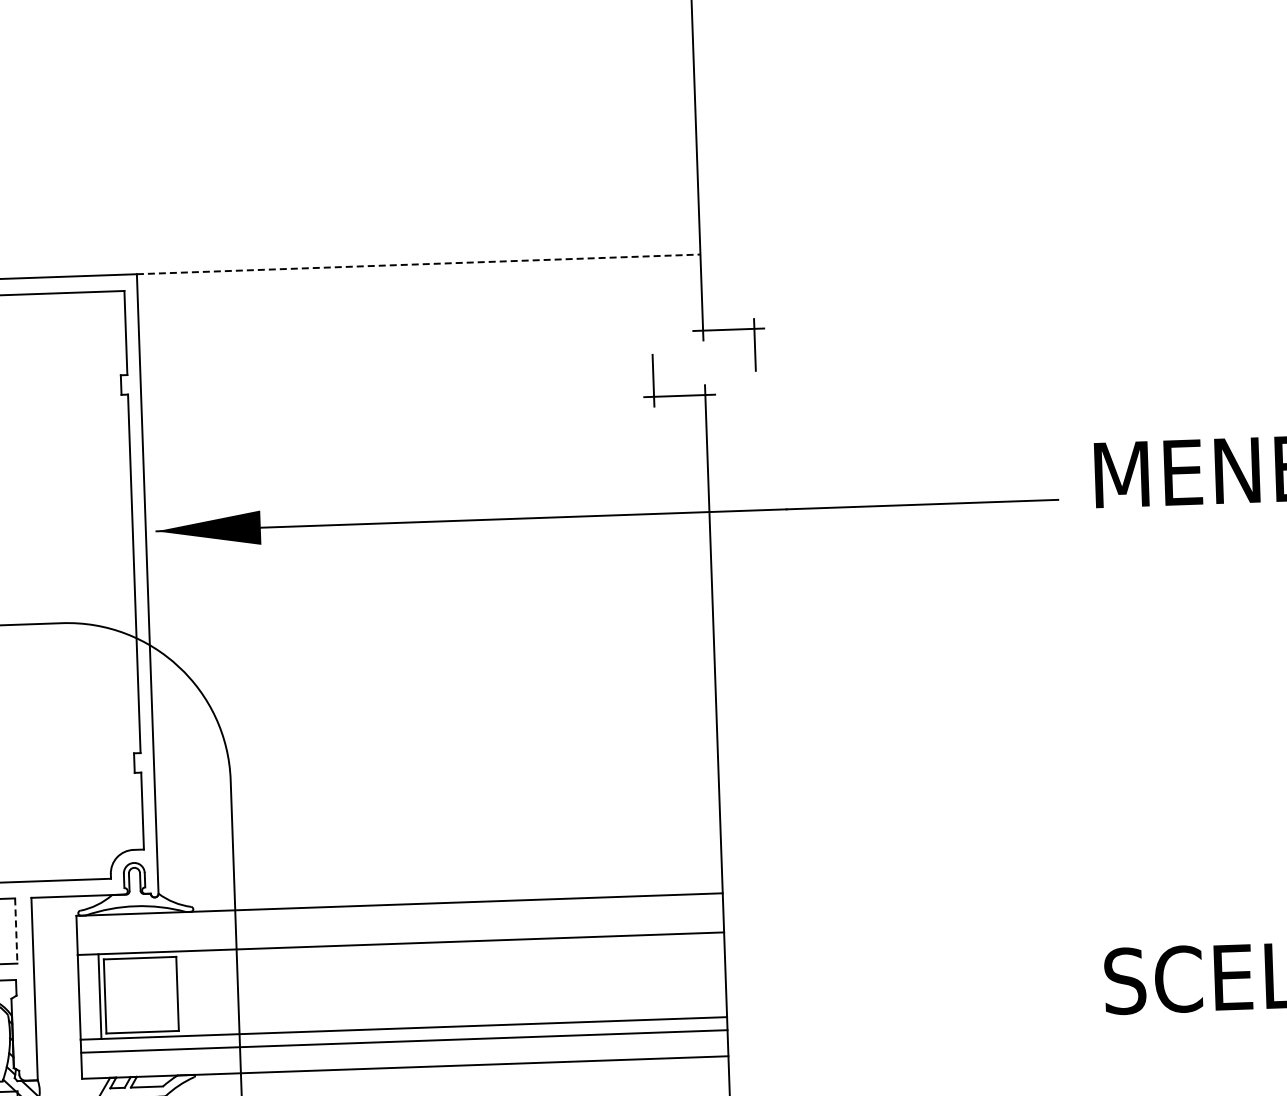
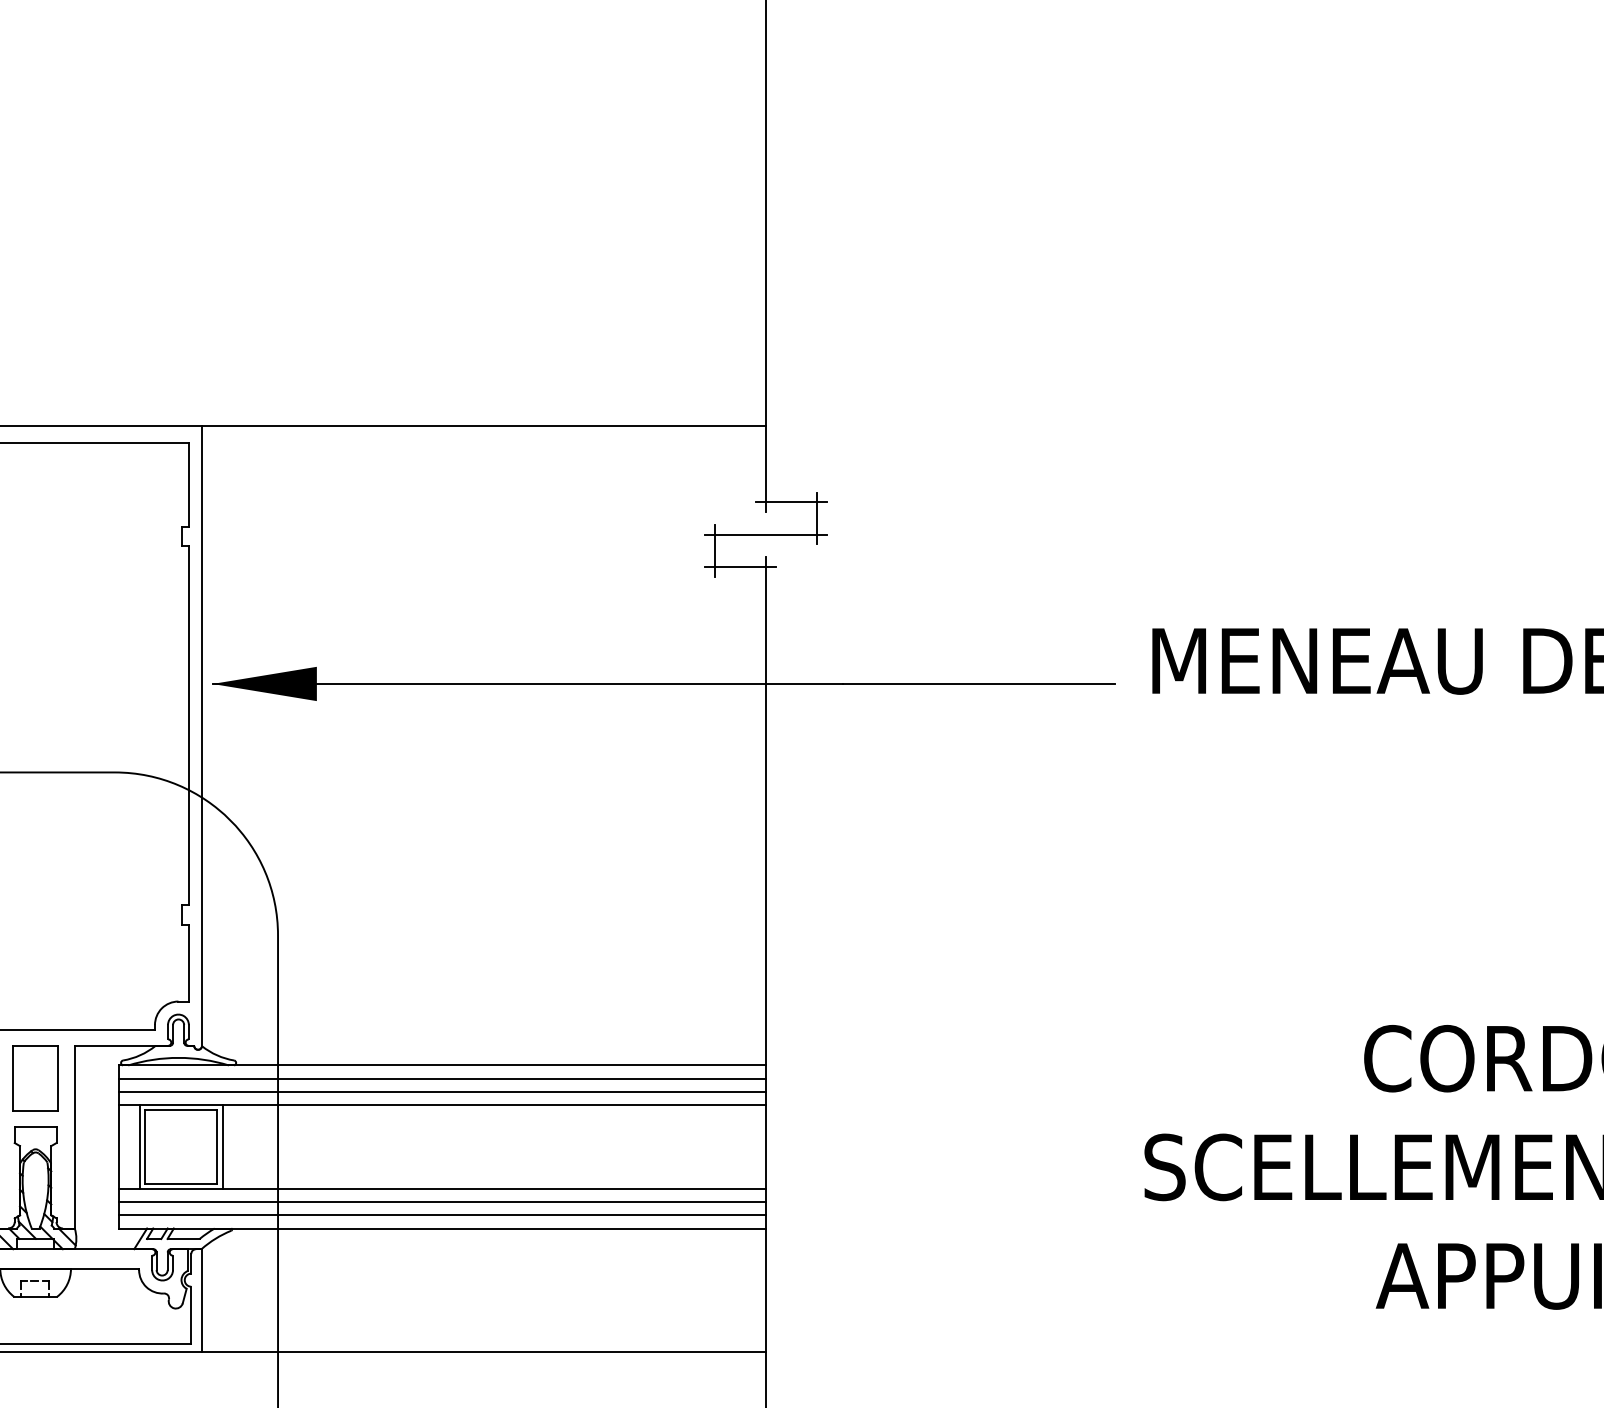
line: (418, 264) -> (483, 426), dashed -> solid
line: (703, 362) -> (765, 534), added
line: (400, 917) -> (442, 1078), added
line: (400, 930) -> (442, 1091), added
line: (16, 931) -> (58, 1078), dashed -> solid
line: (182, 993) -> (222, 1146), added
line: (404, 1054) -> (442, 1215), added

